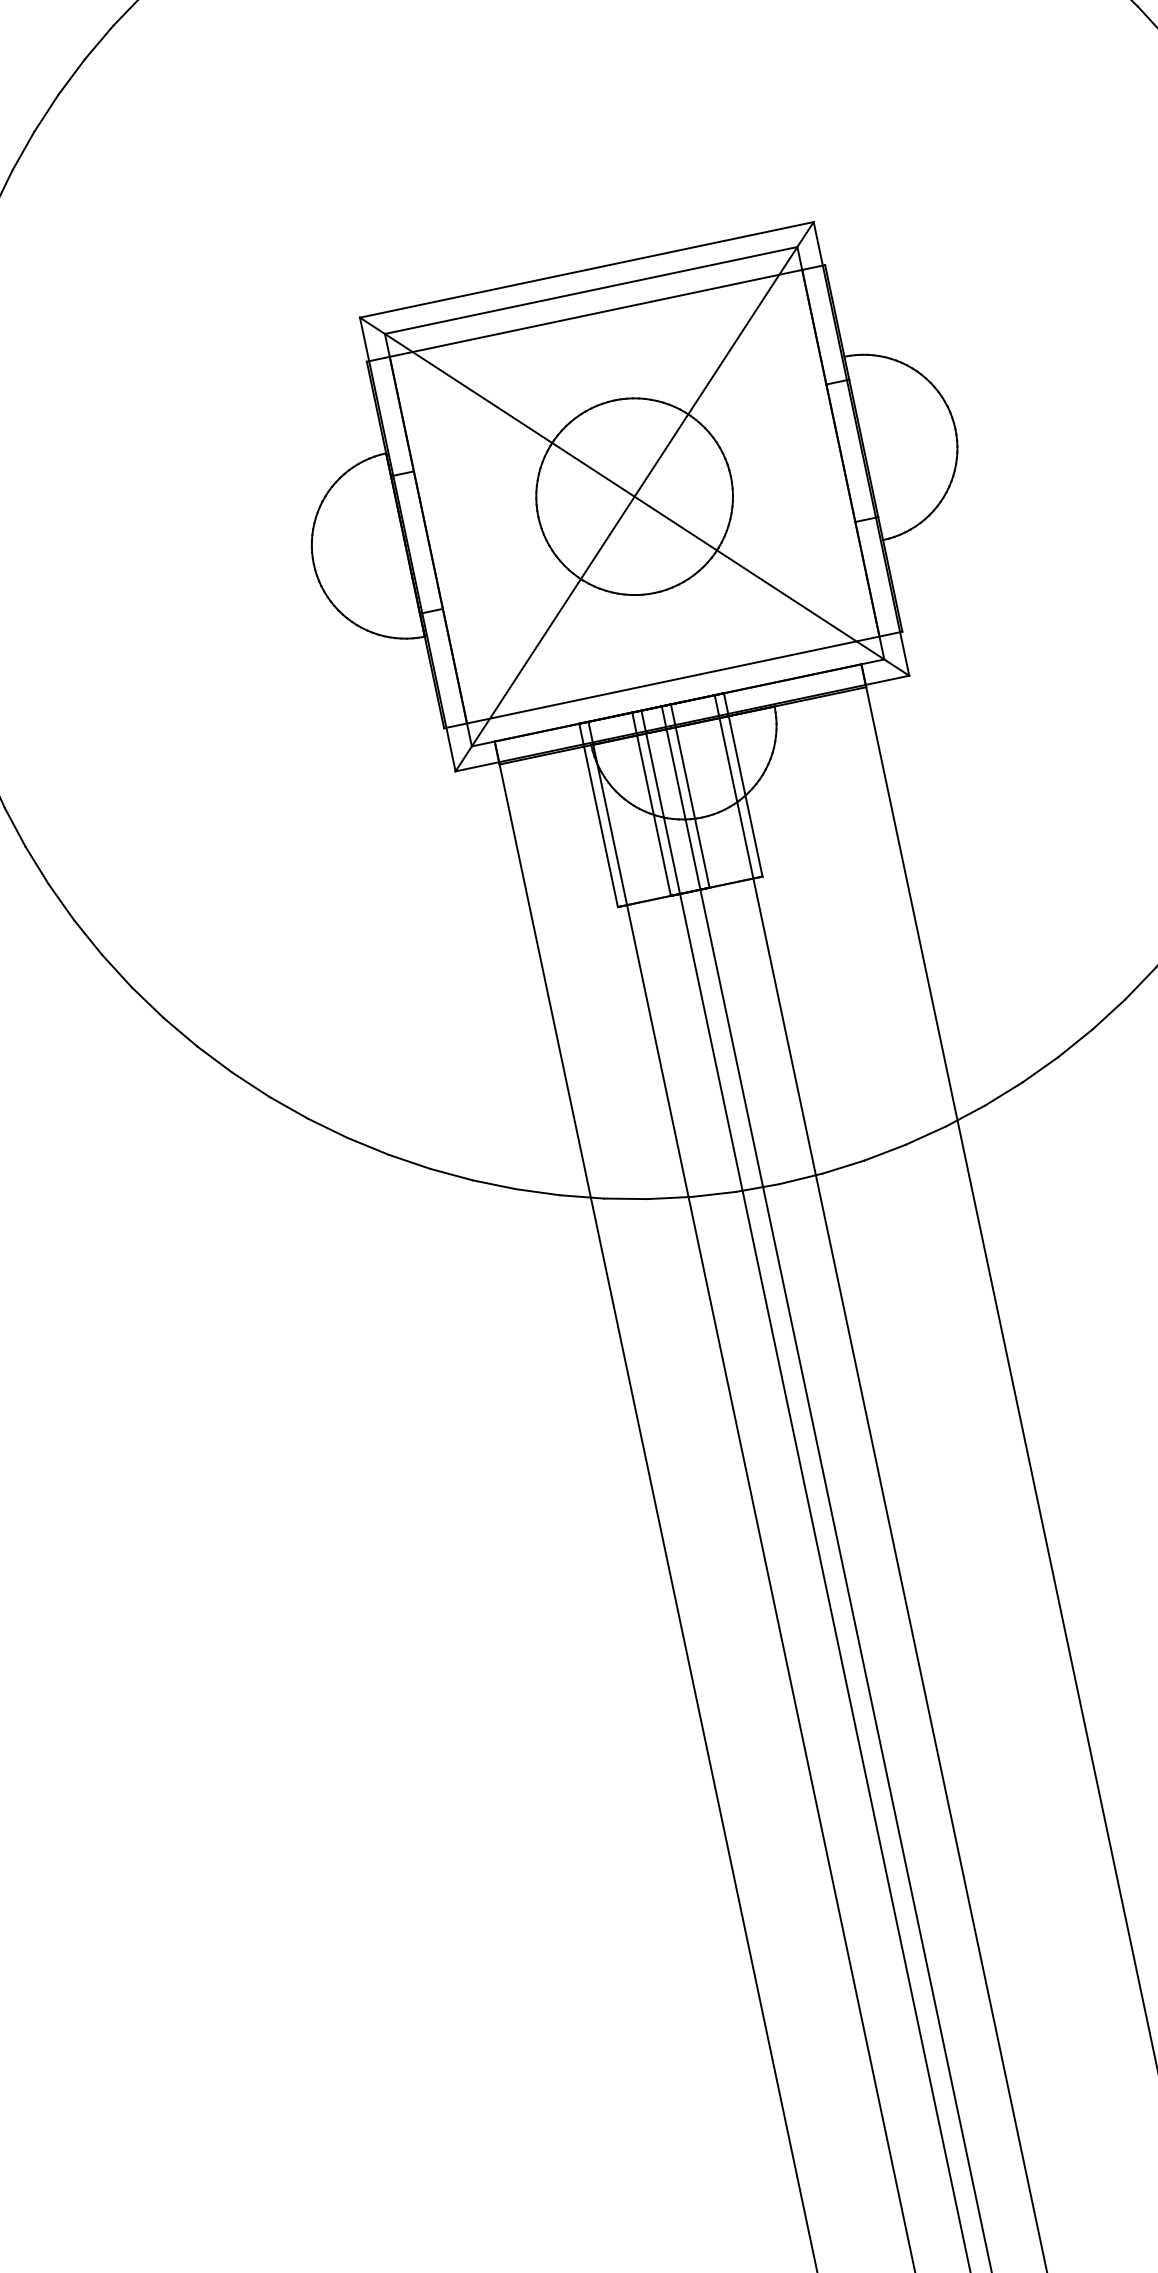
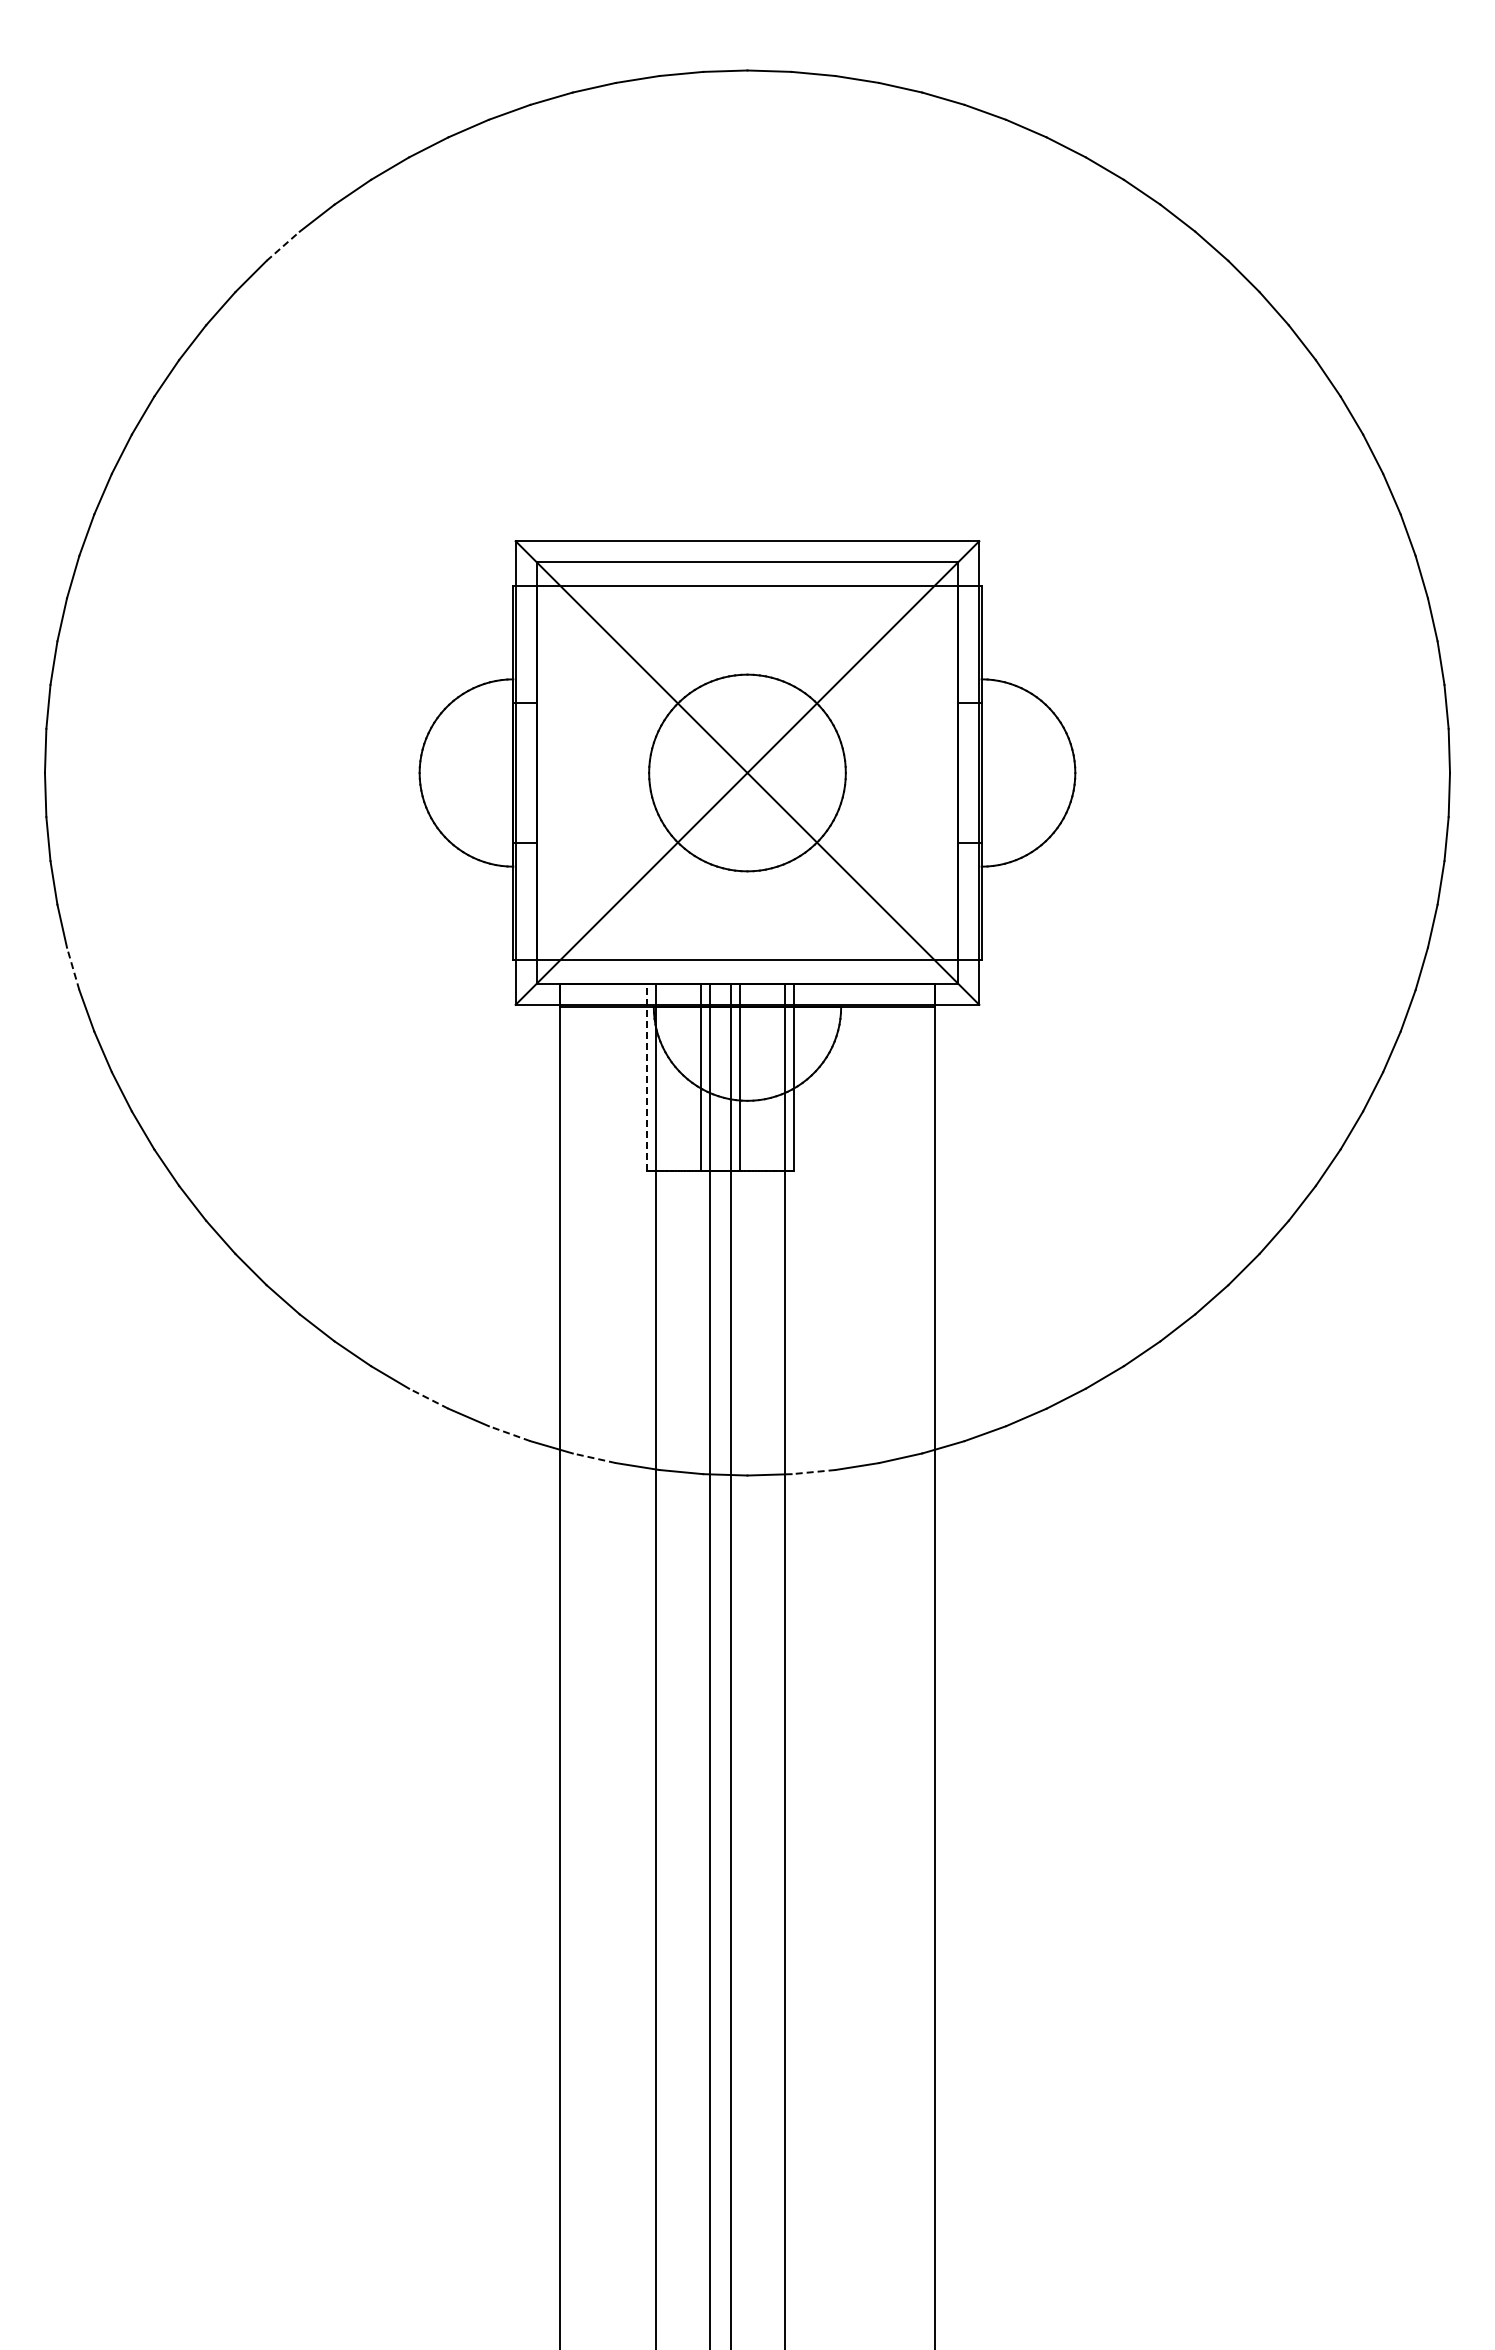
line: (71, 76) -> (283, 245), solid -> dashed
line: (598, 815) -> (646, 1077), solid -> dashed
line: (15, 826) -> (73, 968), solid -> dashed
line: (843, 1167) -> (813, 1472), solid -> dashed
line: (451, 1174) -> (428, 1398), solid -> dashed
line: (537, 1192) -> (509, 1433), solid -> dashed
line: (625, 1199) -> (593, 1458), solid -> dashed

